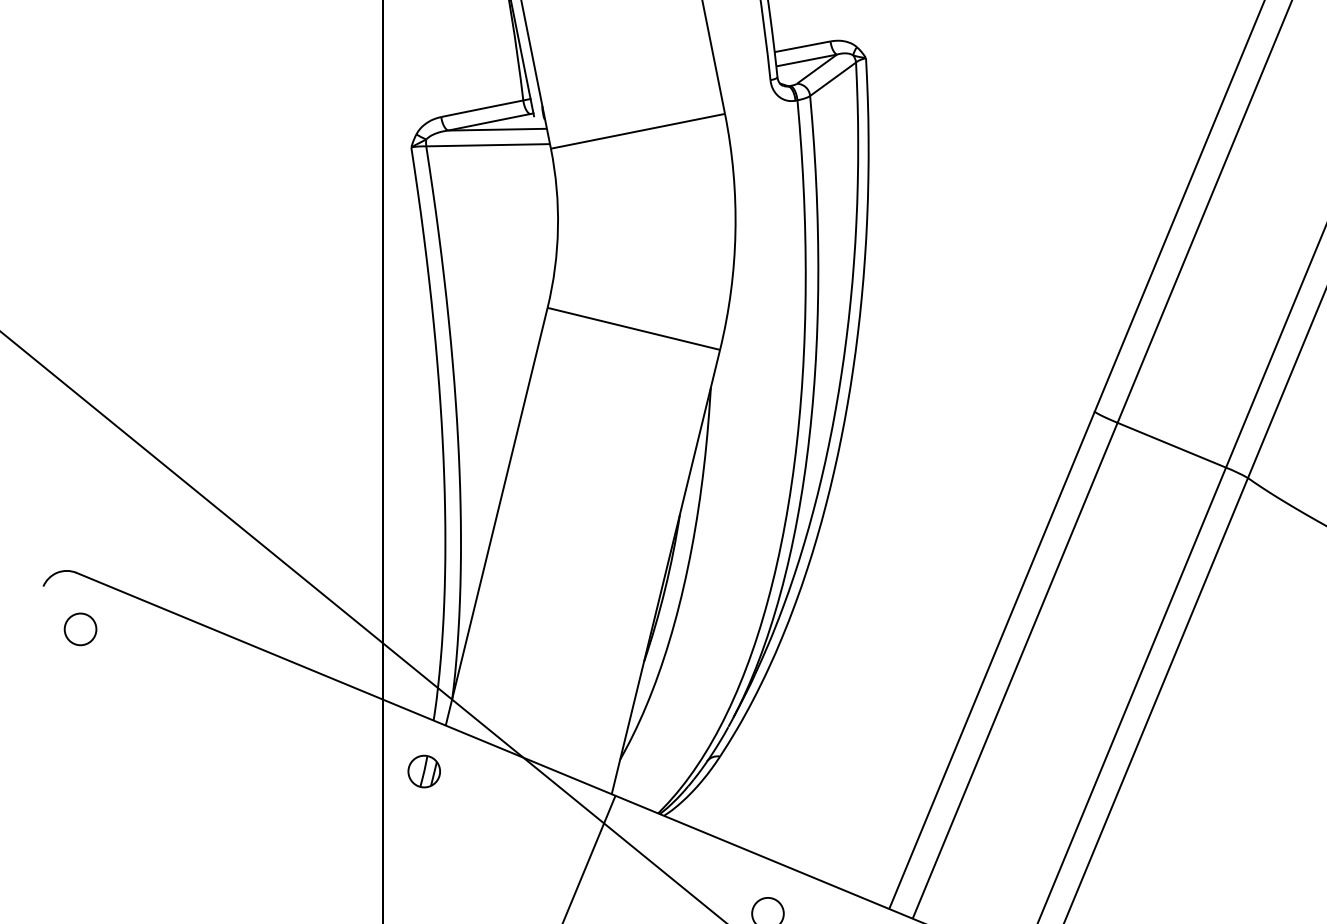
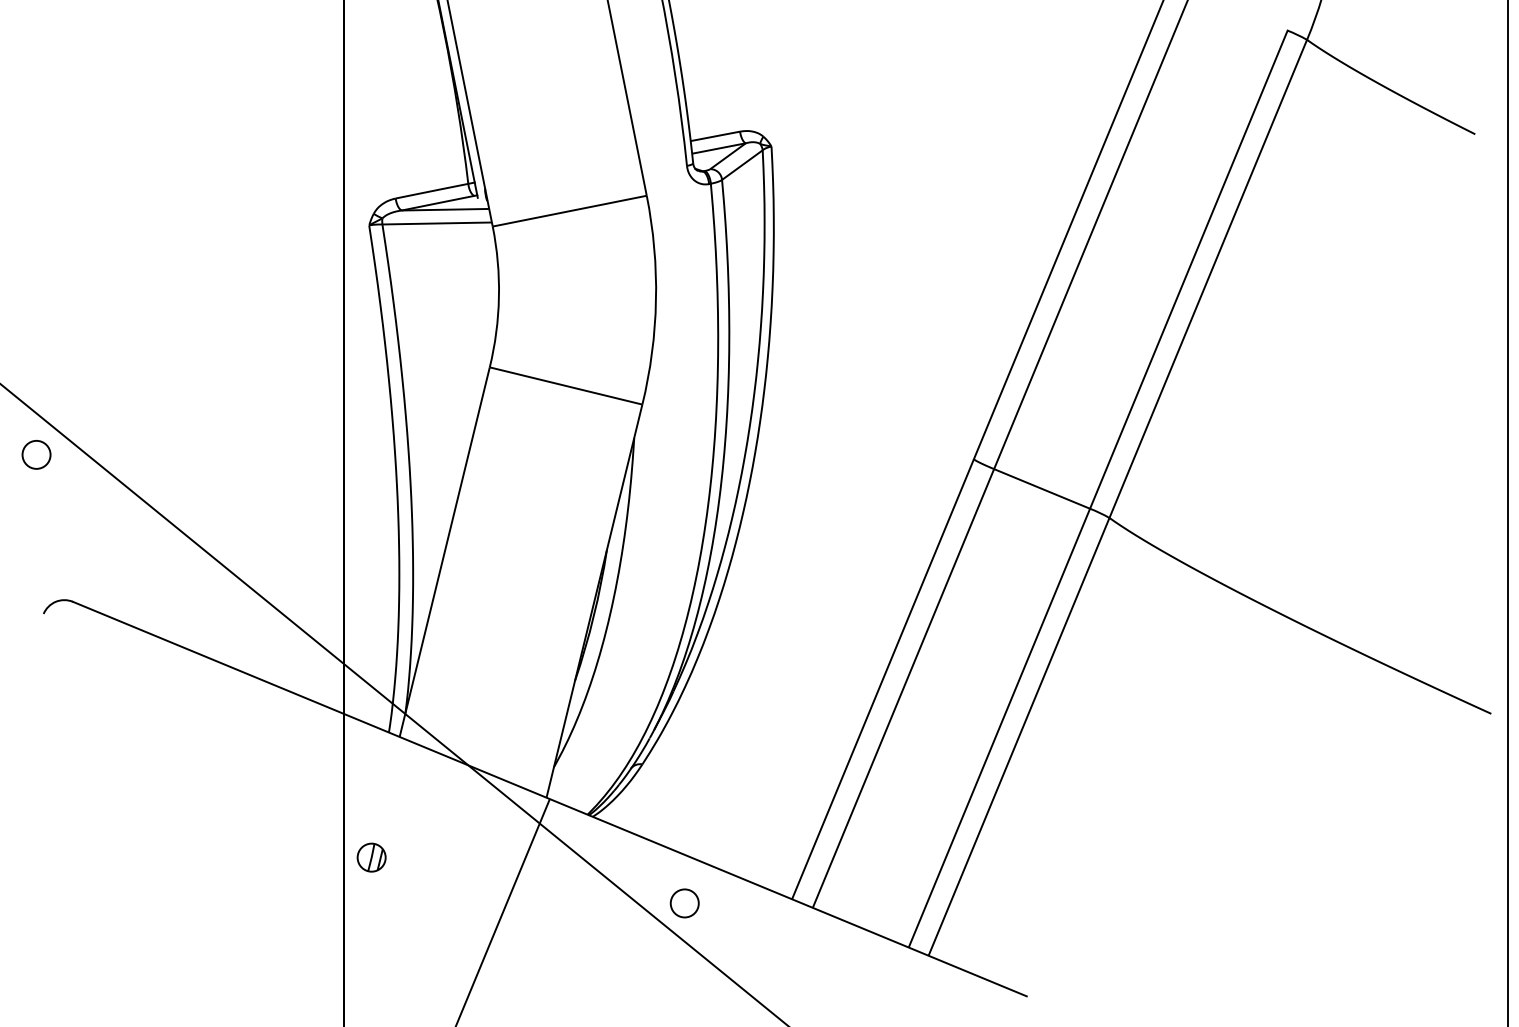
circle: (80, 628) -> (36, 454), moved
part: (424, 771) -> (371, 857), moved

